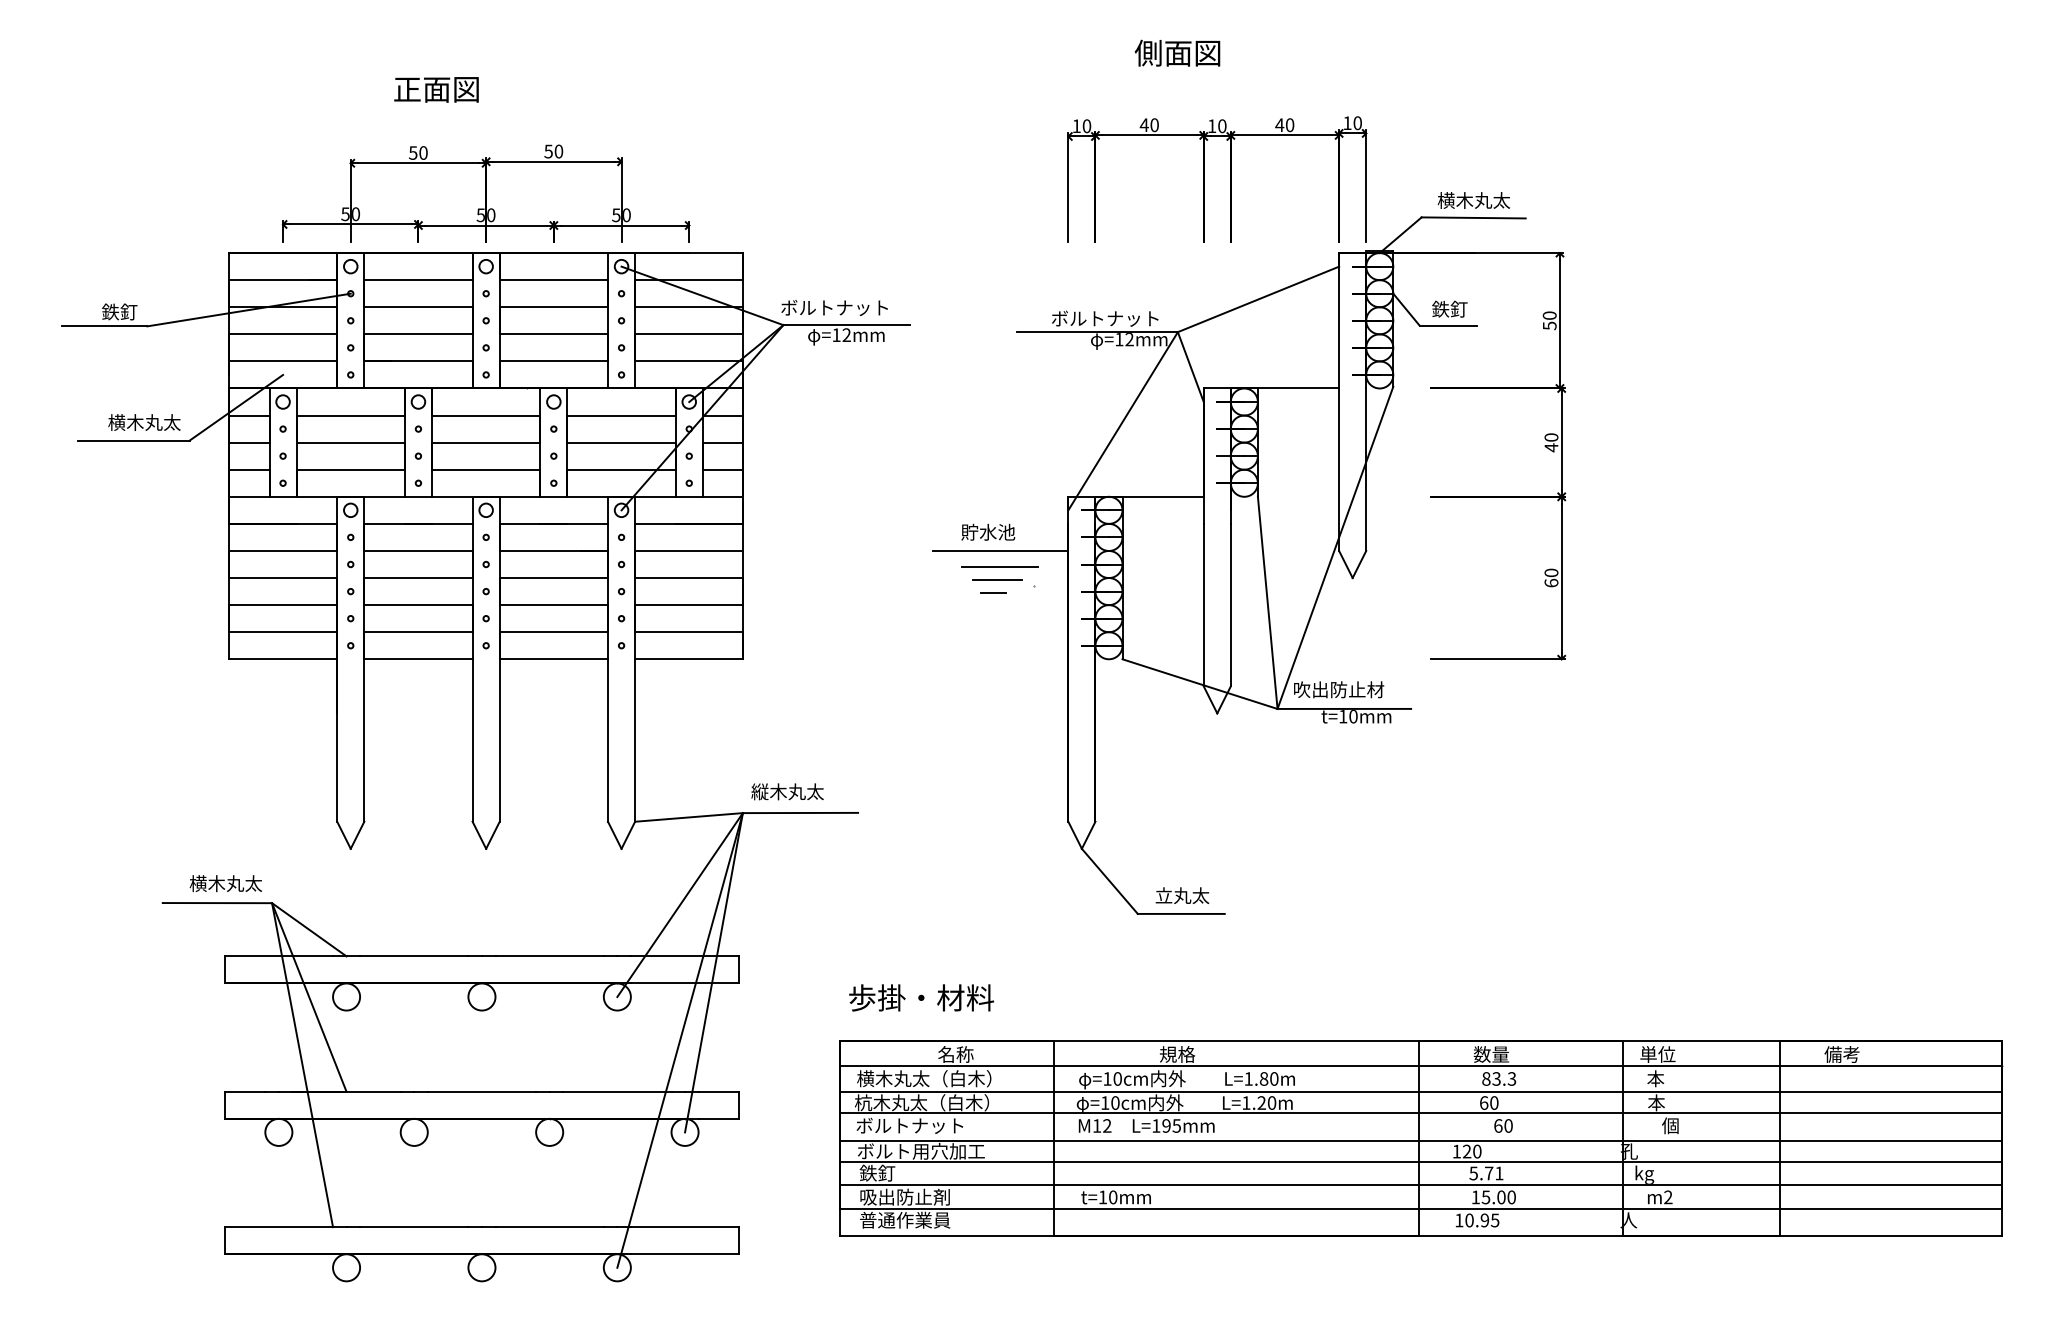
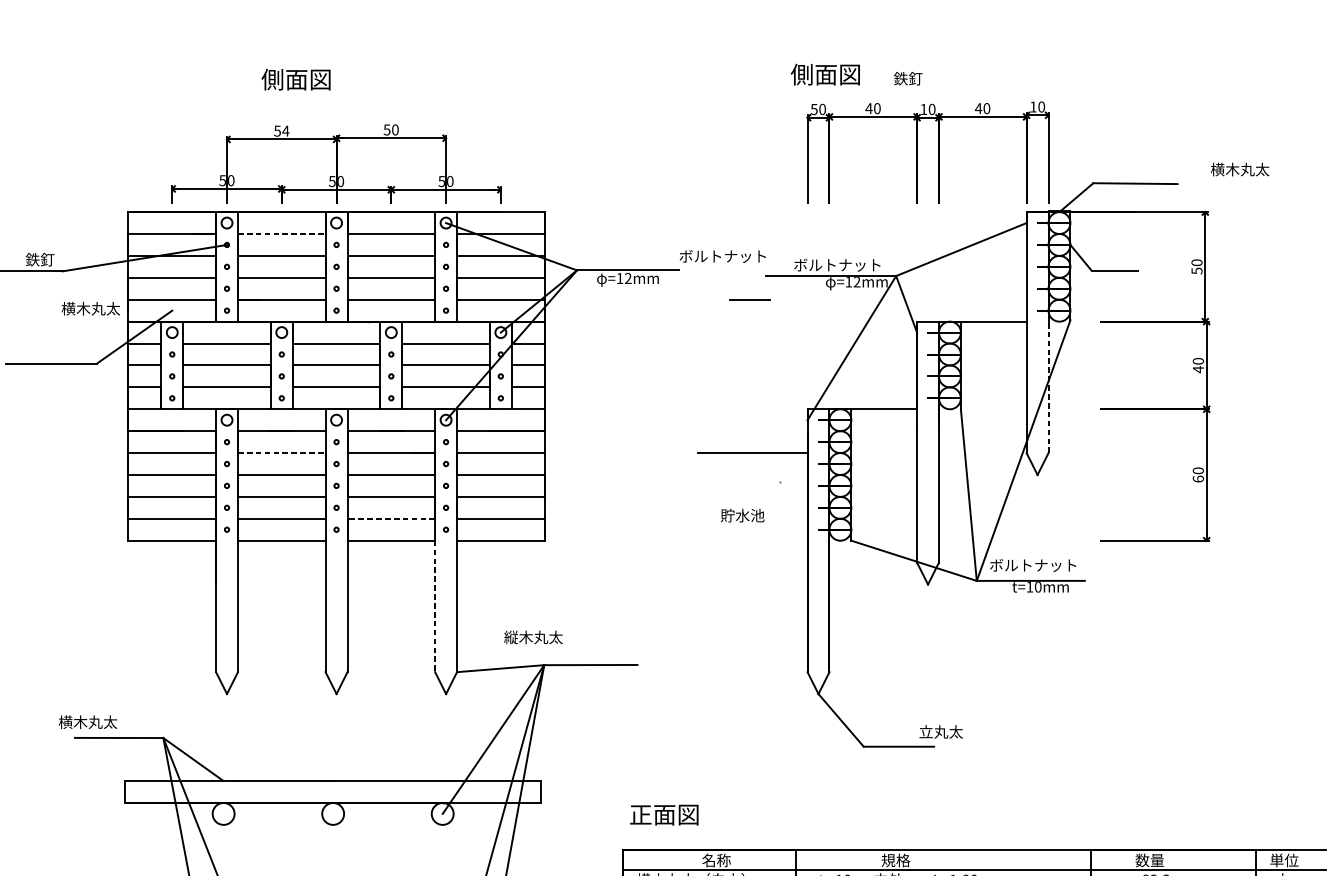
text: (1177, 52) -> (825, 74), moved
text: (406, 89) -> (272, 79), 正面図 -> 側面図
text: (1076, 126) -> (814, 109), 10 -> 50
text: (423, 152) -> (285, 130), 50 -> 54
text: (1473, 200) -> (1239, 169), moved
line: (418, 280) -> (281, 234), solid -> dashed
text: (834, 307) -> (722, 256), moved
text: (1449, 308) -> (907, 78), moved
text: (144, 422) -> (90, 308), moved
line: (1366, 469) -> (1048, 387), solid -> dashed
text: (988, 531) -> (742, 515), moved
line: (418, 550) -> (281, 452), solid -> dashed
line: (999, 566) -> (751, 465), removed
line: (997, 579) -> (750, 299), moved
line: (992, 592) -> (746, 486), removed
line: (553, 632) -> (391, 519), solid -> dashed
text: (1347, 689) -> (1033, 565), 吹出防止材 -> ボルトナット
line: (608, 741) -> (435, 607), solid -> dashed
text: (787, 791) -> (533, 637), moved
text: (225, 883) -> (87, 722), moved
text: (1182, 895) -> (941, 731), moved
text: (921, 997) -> (688, 814), 歩掛・材料 -> 正面図

